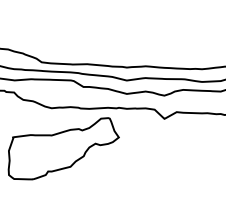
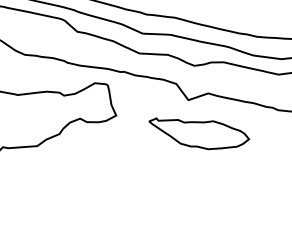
part: (174, 139) -> (197, 133), added

